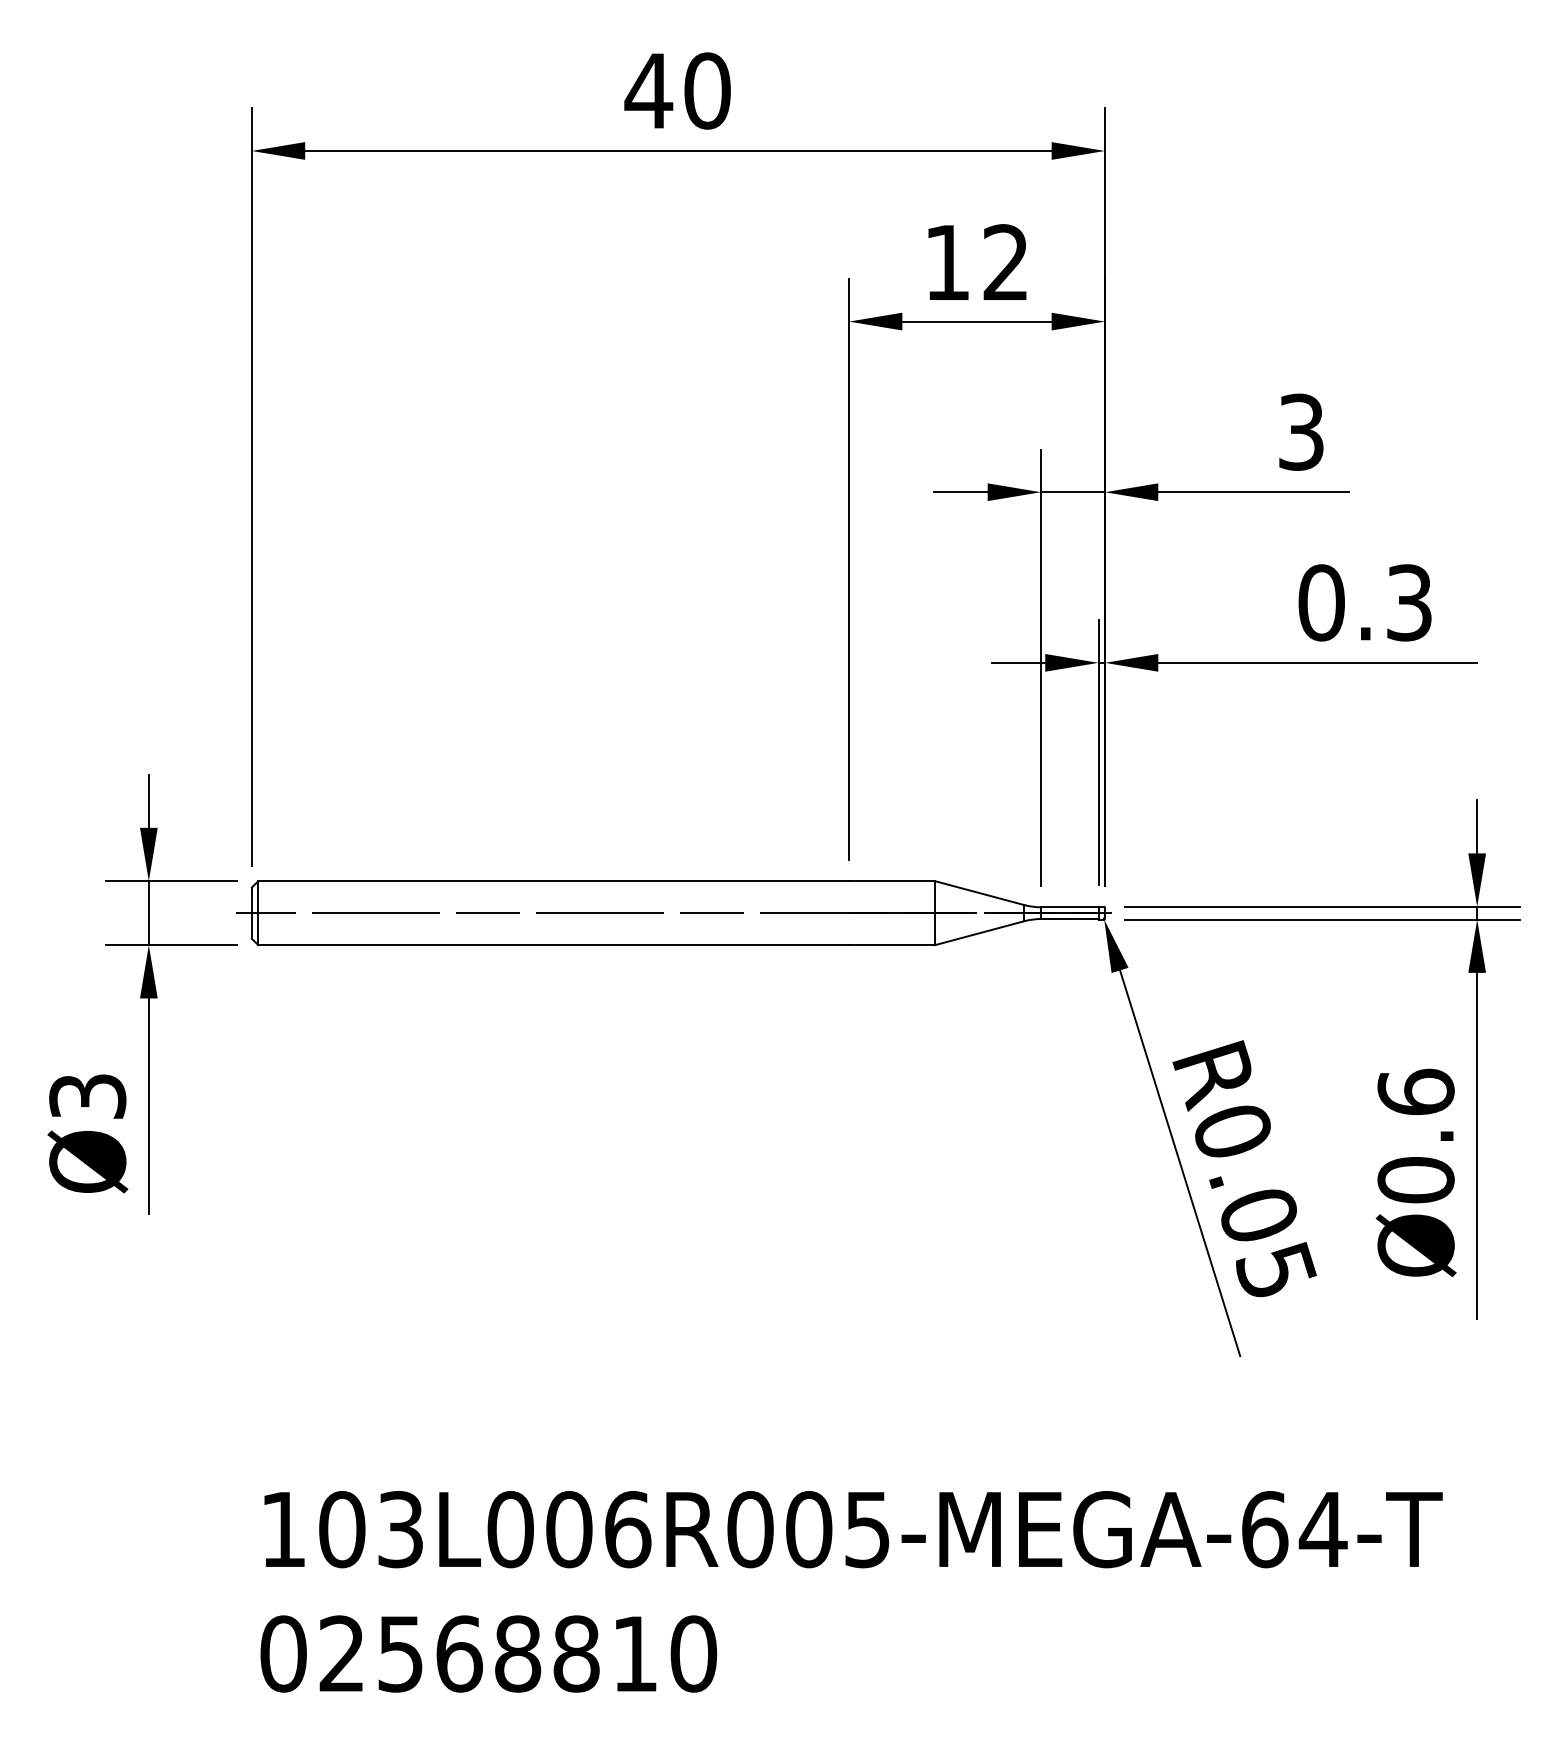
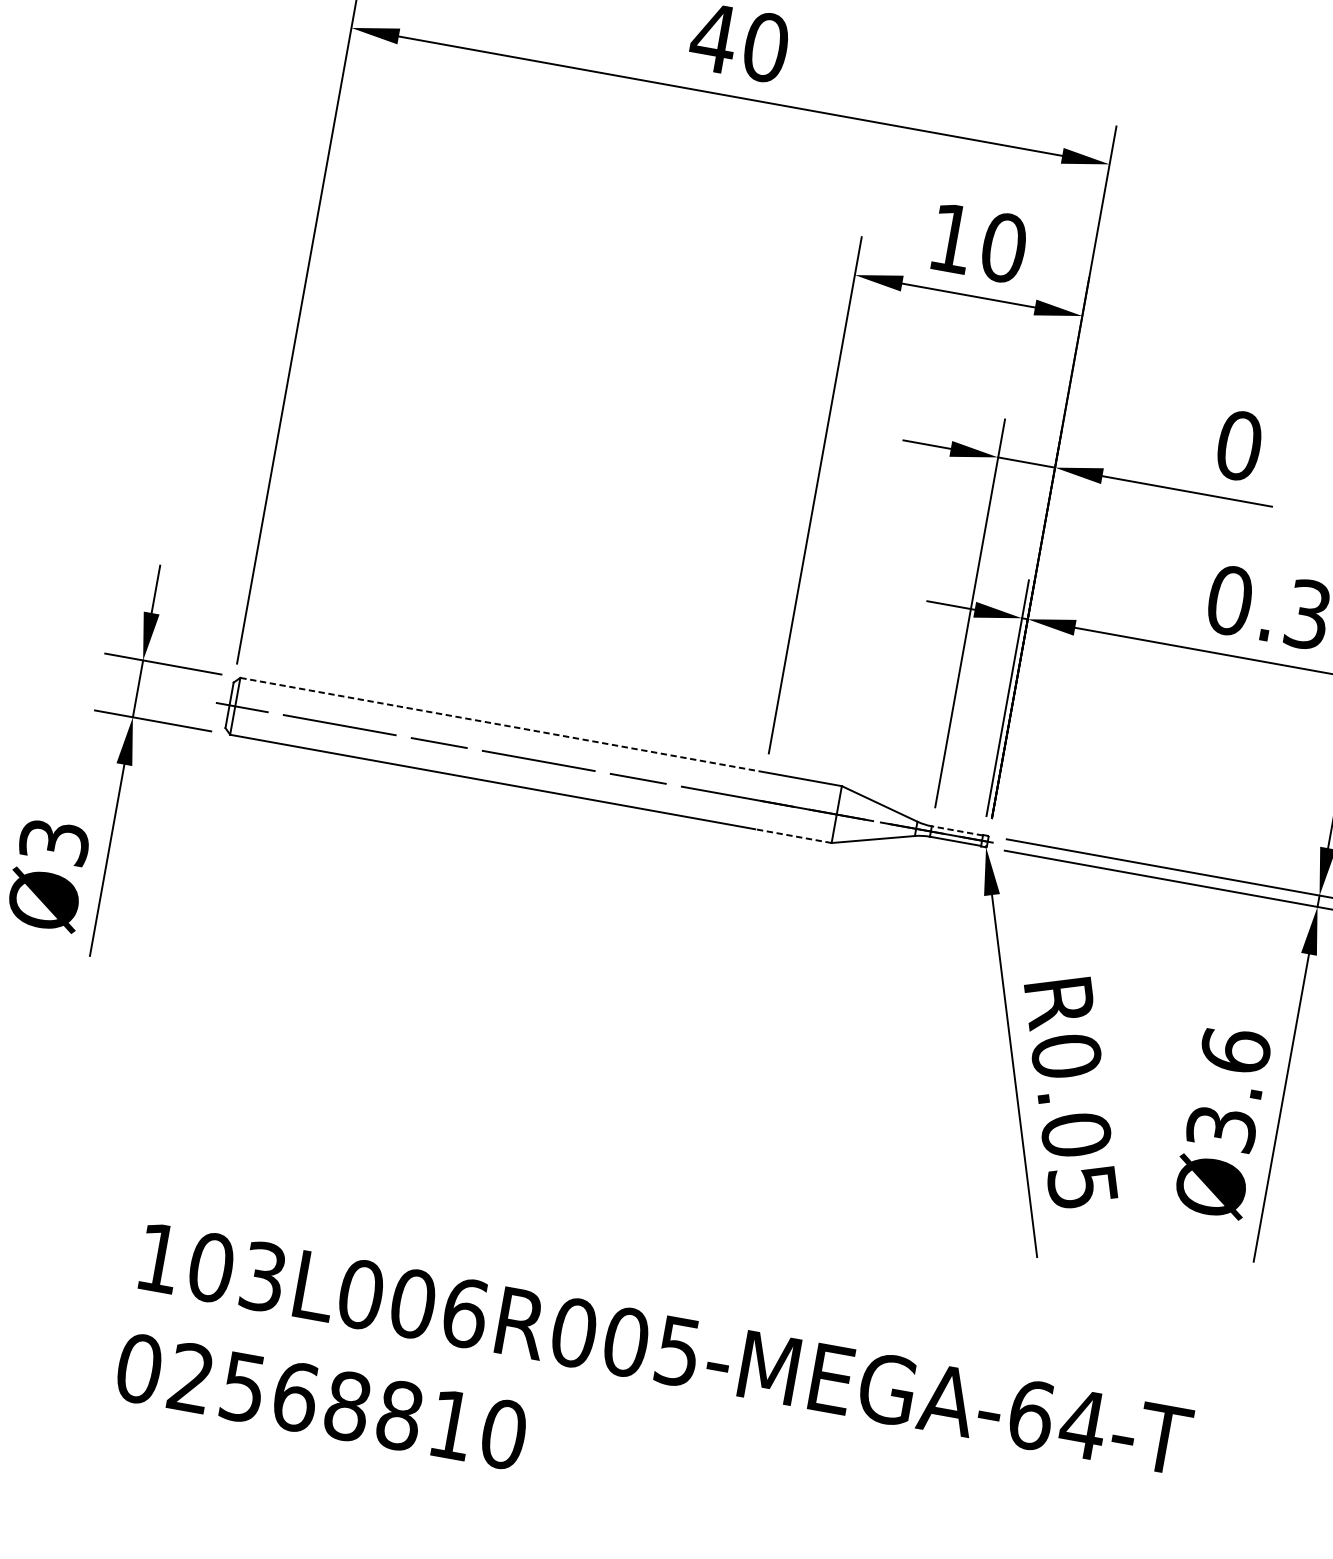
text: (1006, 262) -> (1004, 247), 12 -> 10
text: (1301, 431) -> (1239, 445), 3 -> 0
line: (554, 881) -> (503, 725), solid -> dashed
line: (1069, 907) -> (957, 831), solid -> dashed
line: (891, 945) -> (792, 836), solid -> dashed
text: (1415, 1180) -> (1220, 1129), Ø0.6 -> Ø3.6

